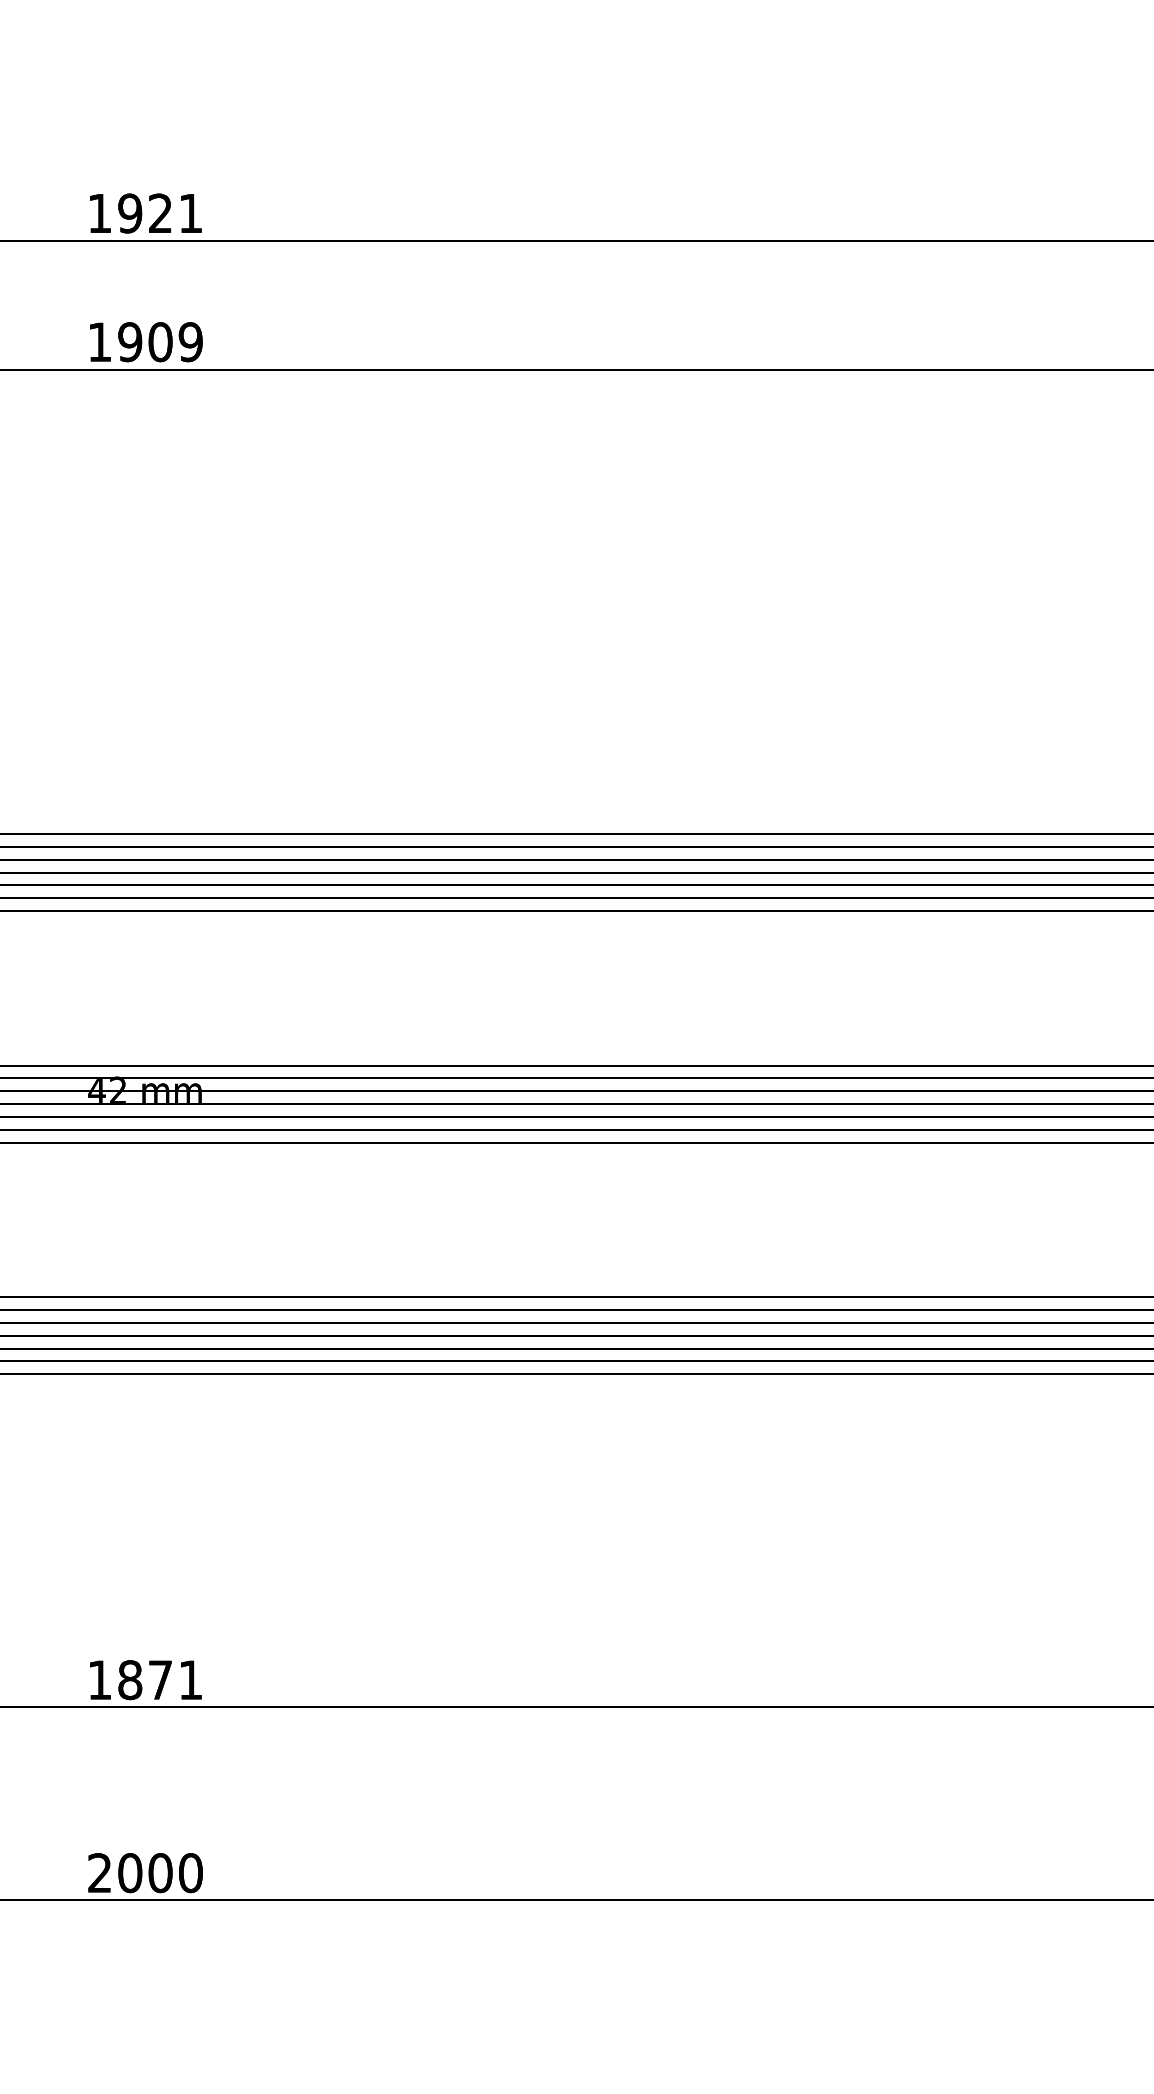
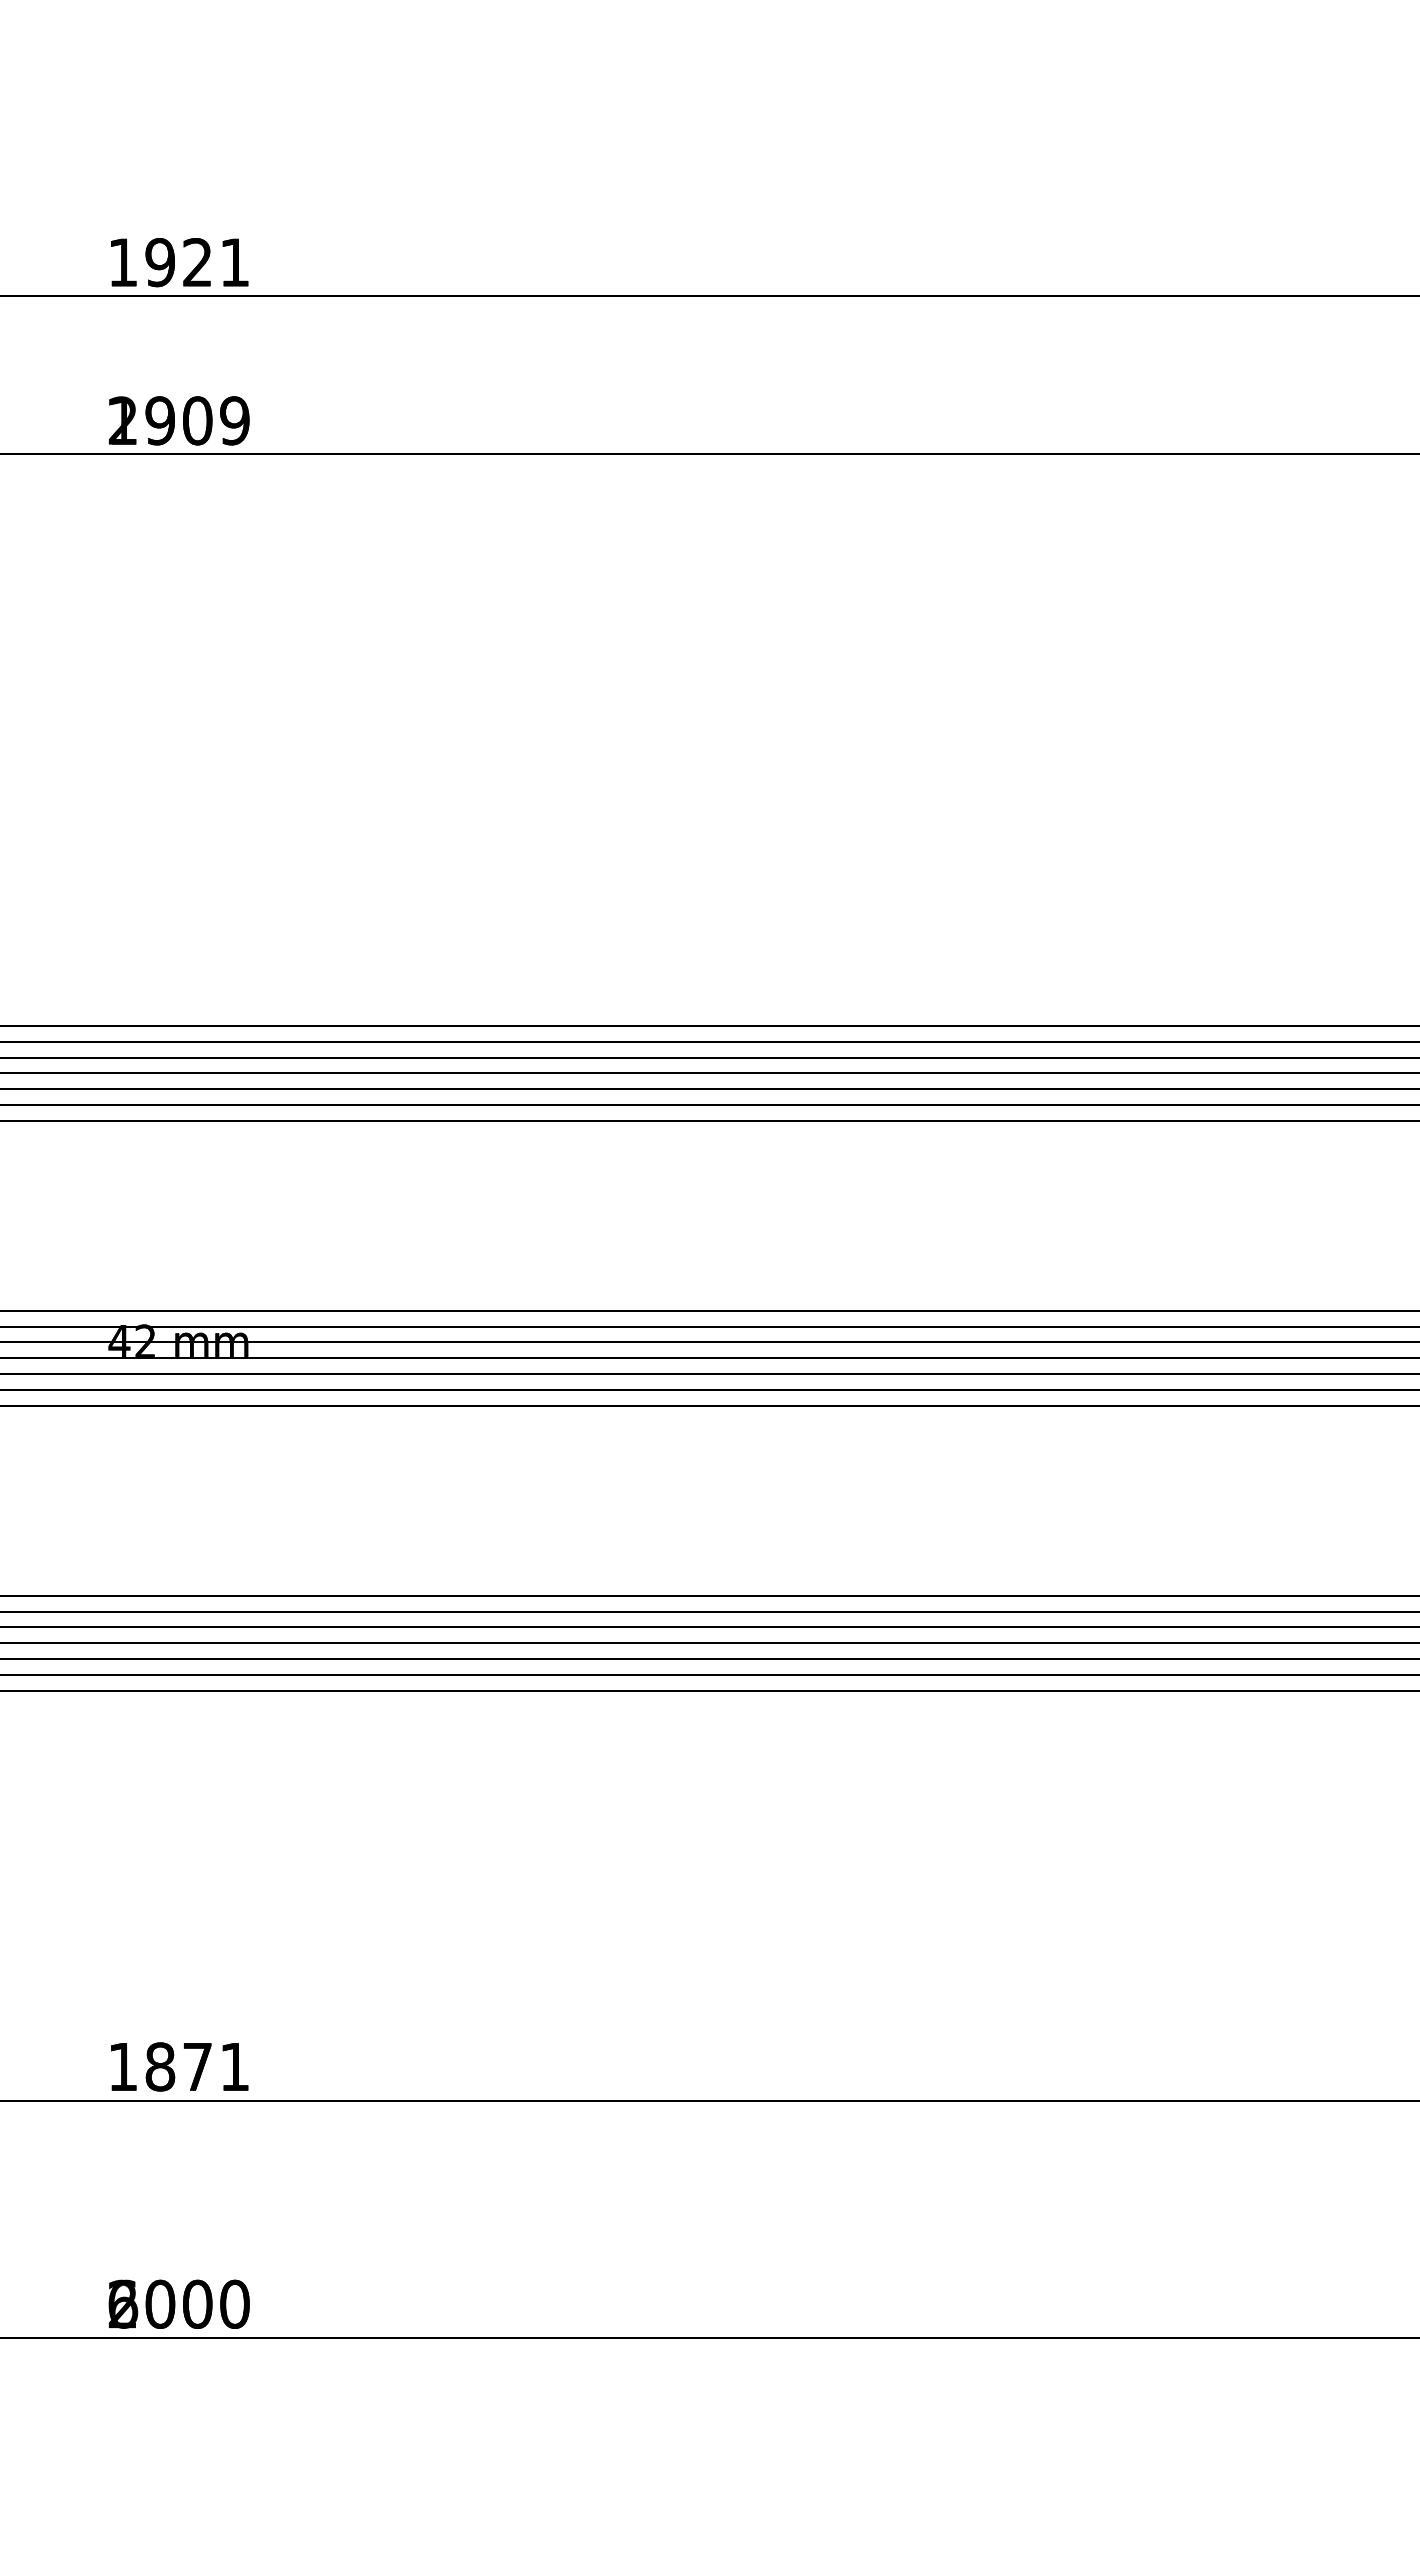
text: (99, 341) -> (122, 420), 1909 -> 2909
text: (100, 1872) -> (123, 2303), 2000 -> 6000

